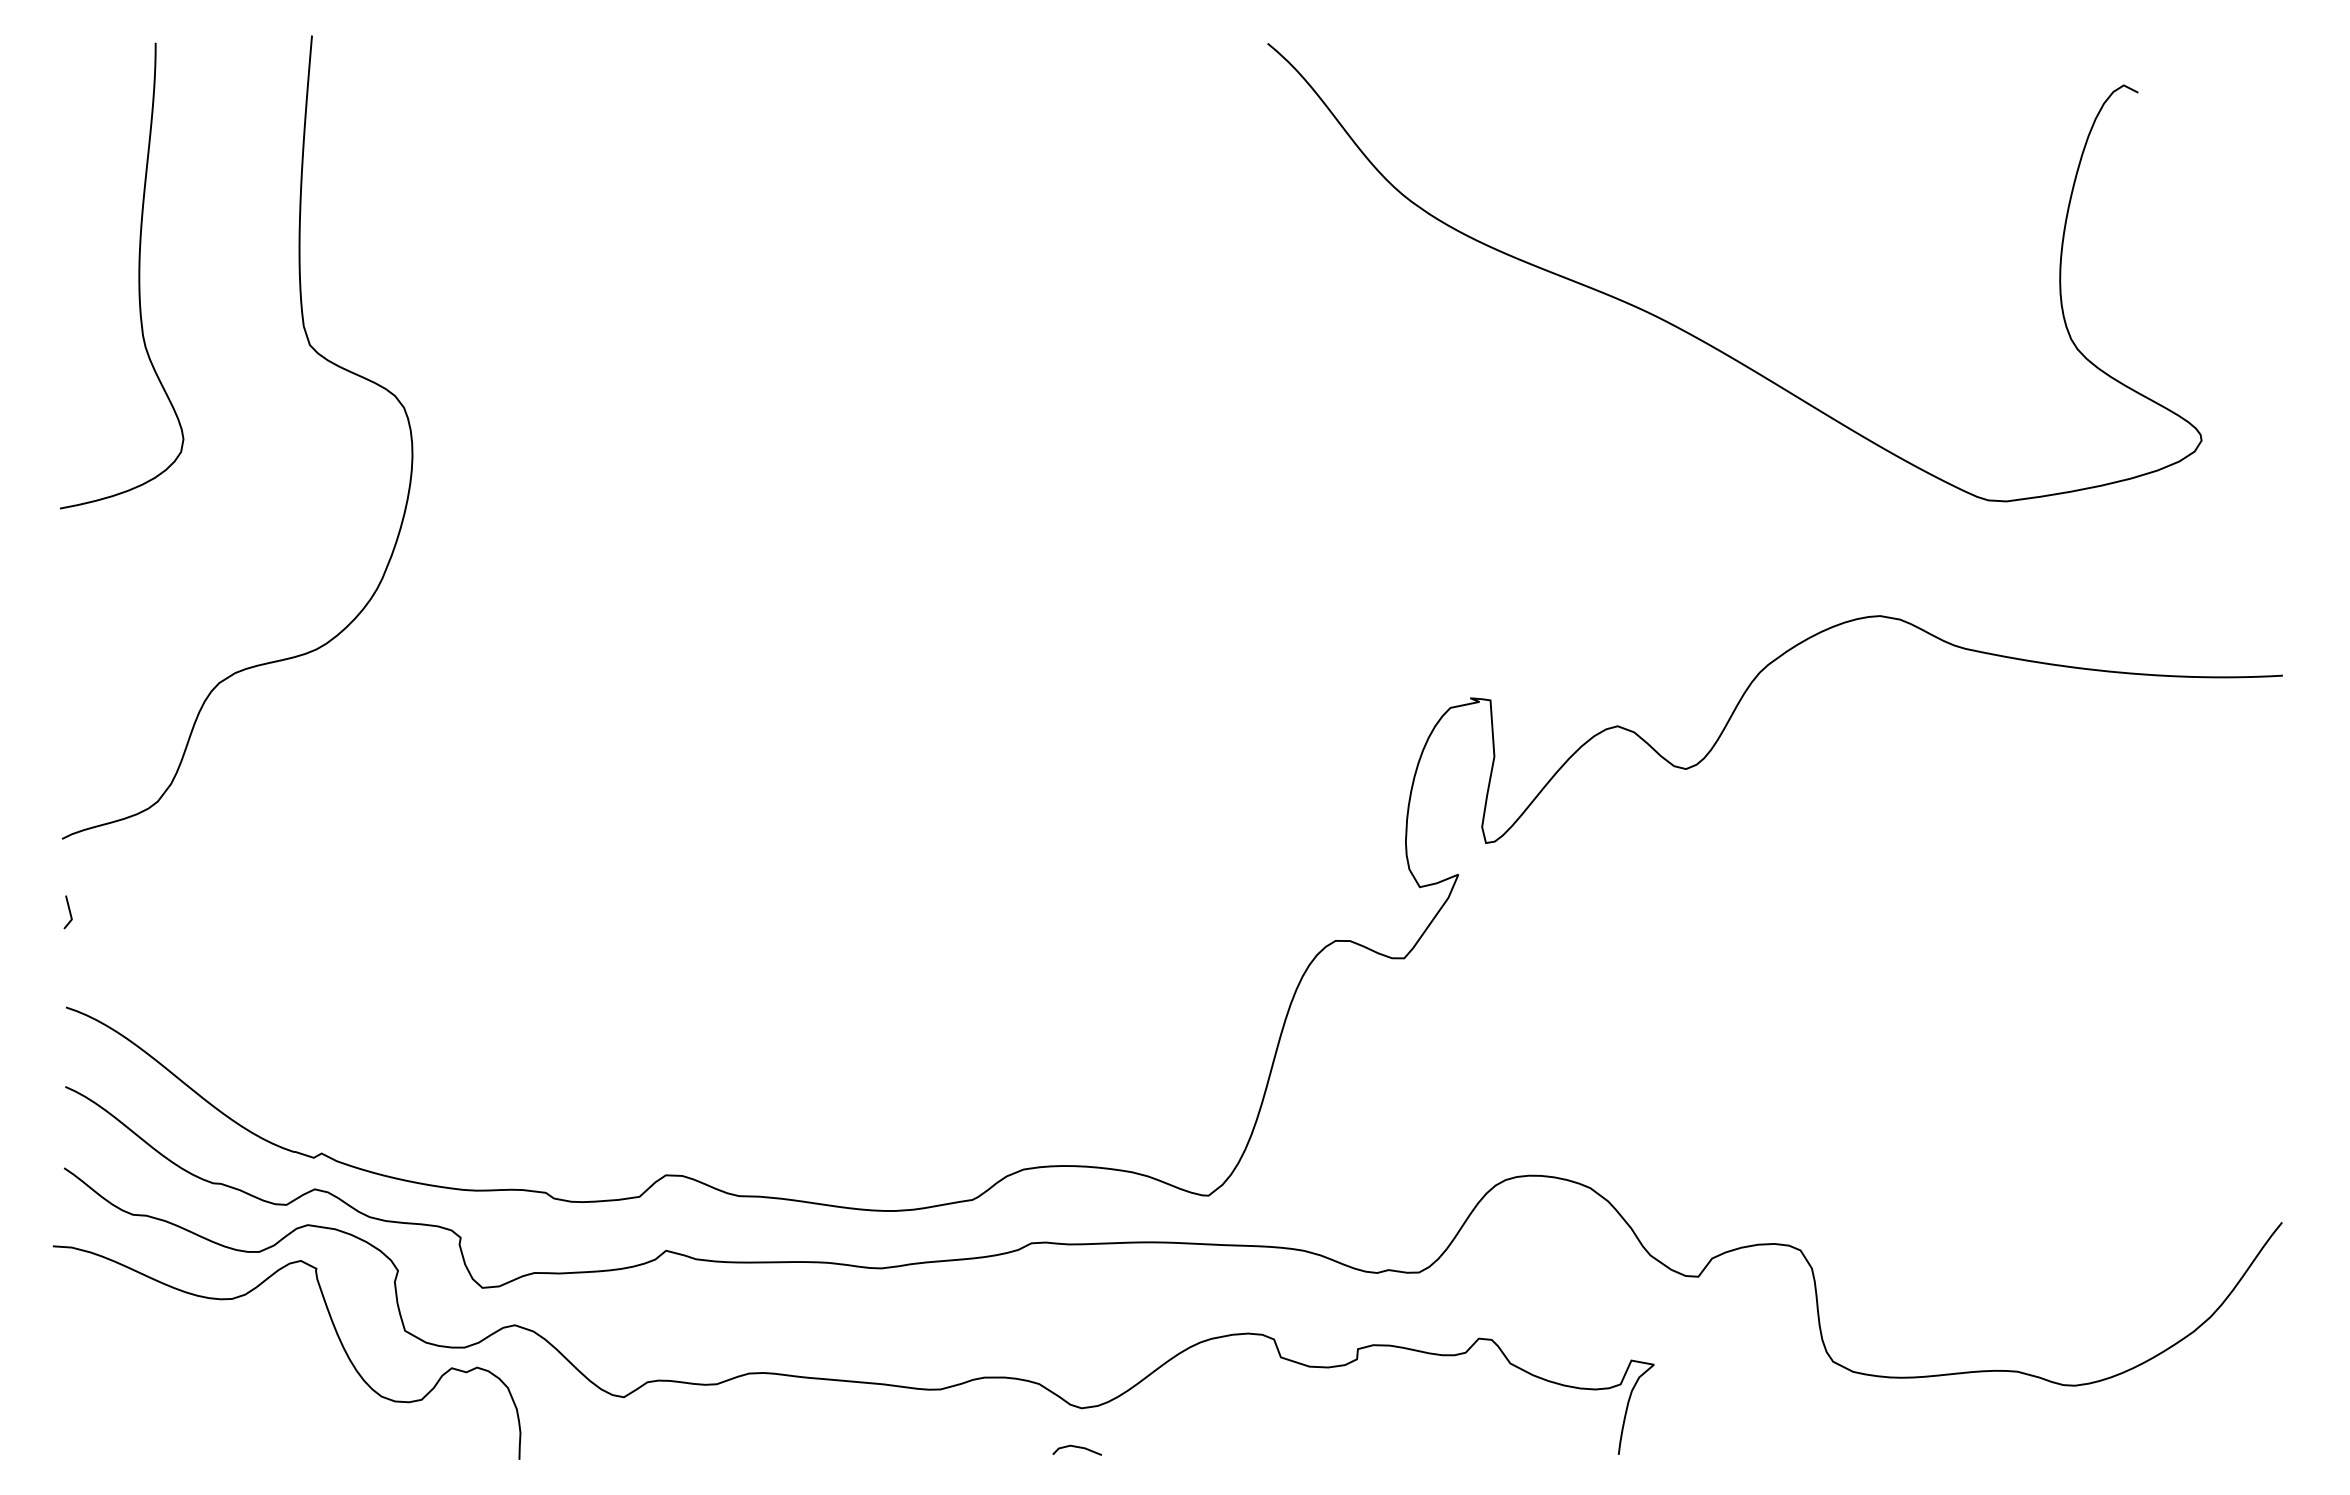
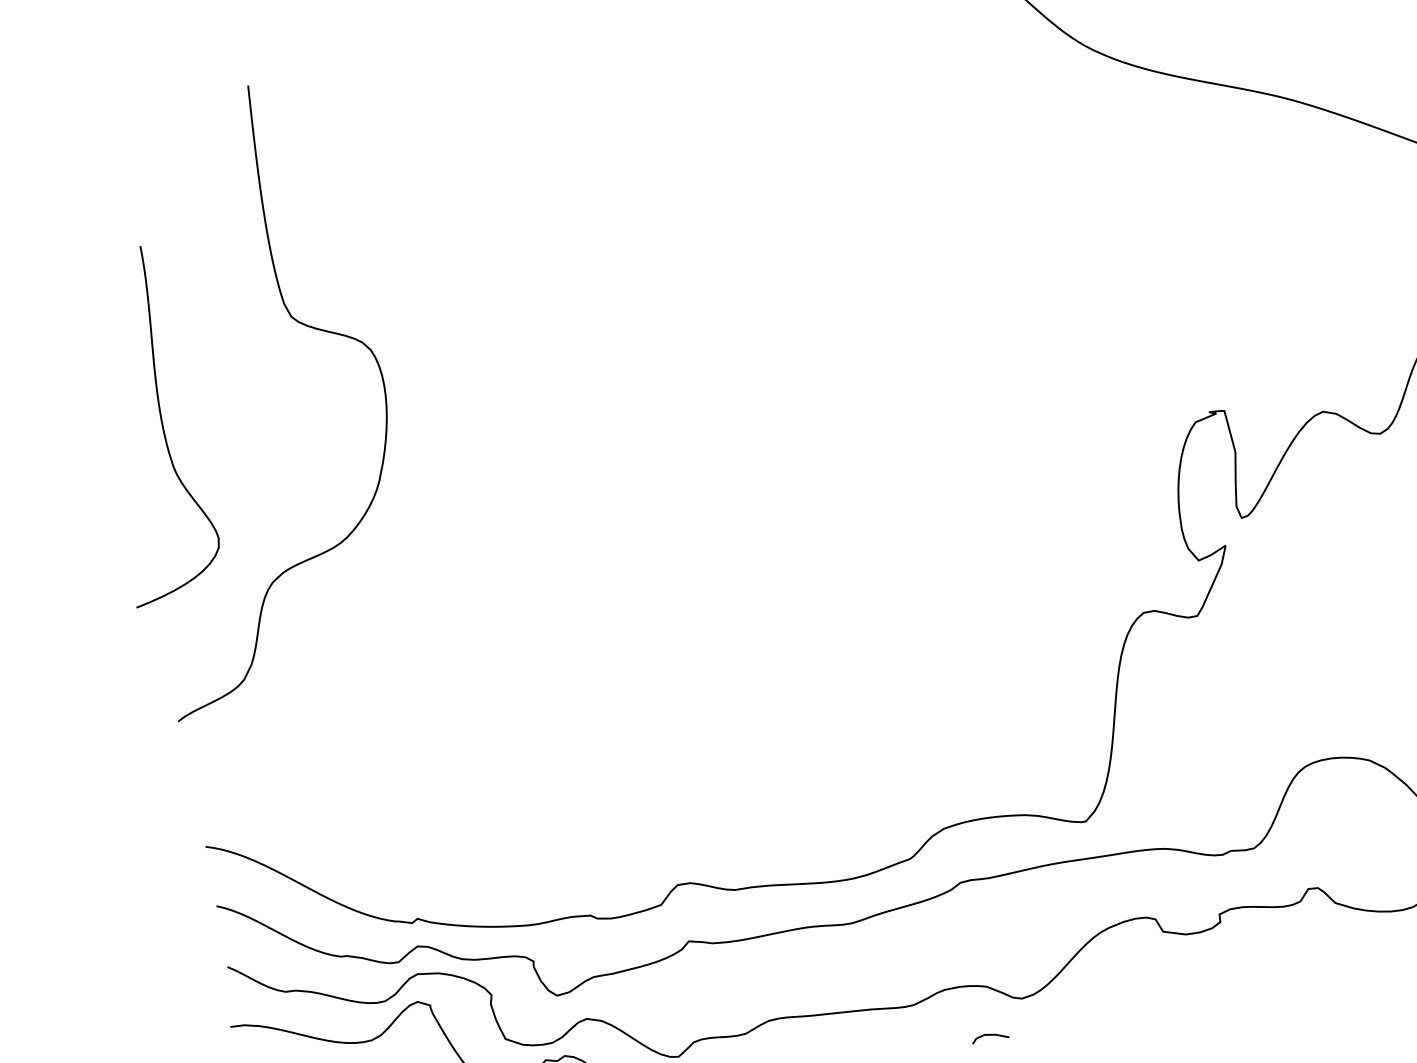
curve: (138, 275) -> (161, 422), moved
line: (69, 912) -> (194, 775), removed
line: (1076, 1447) -> (989, 1035), moved

